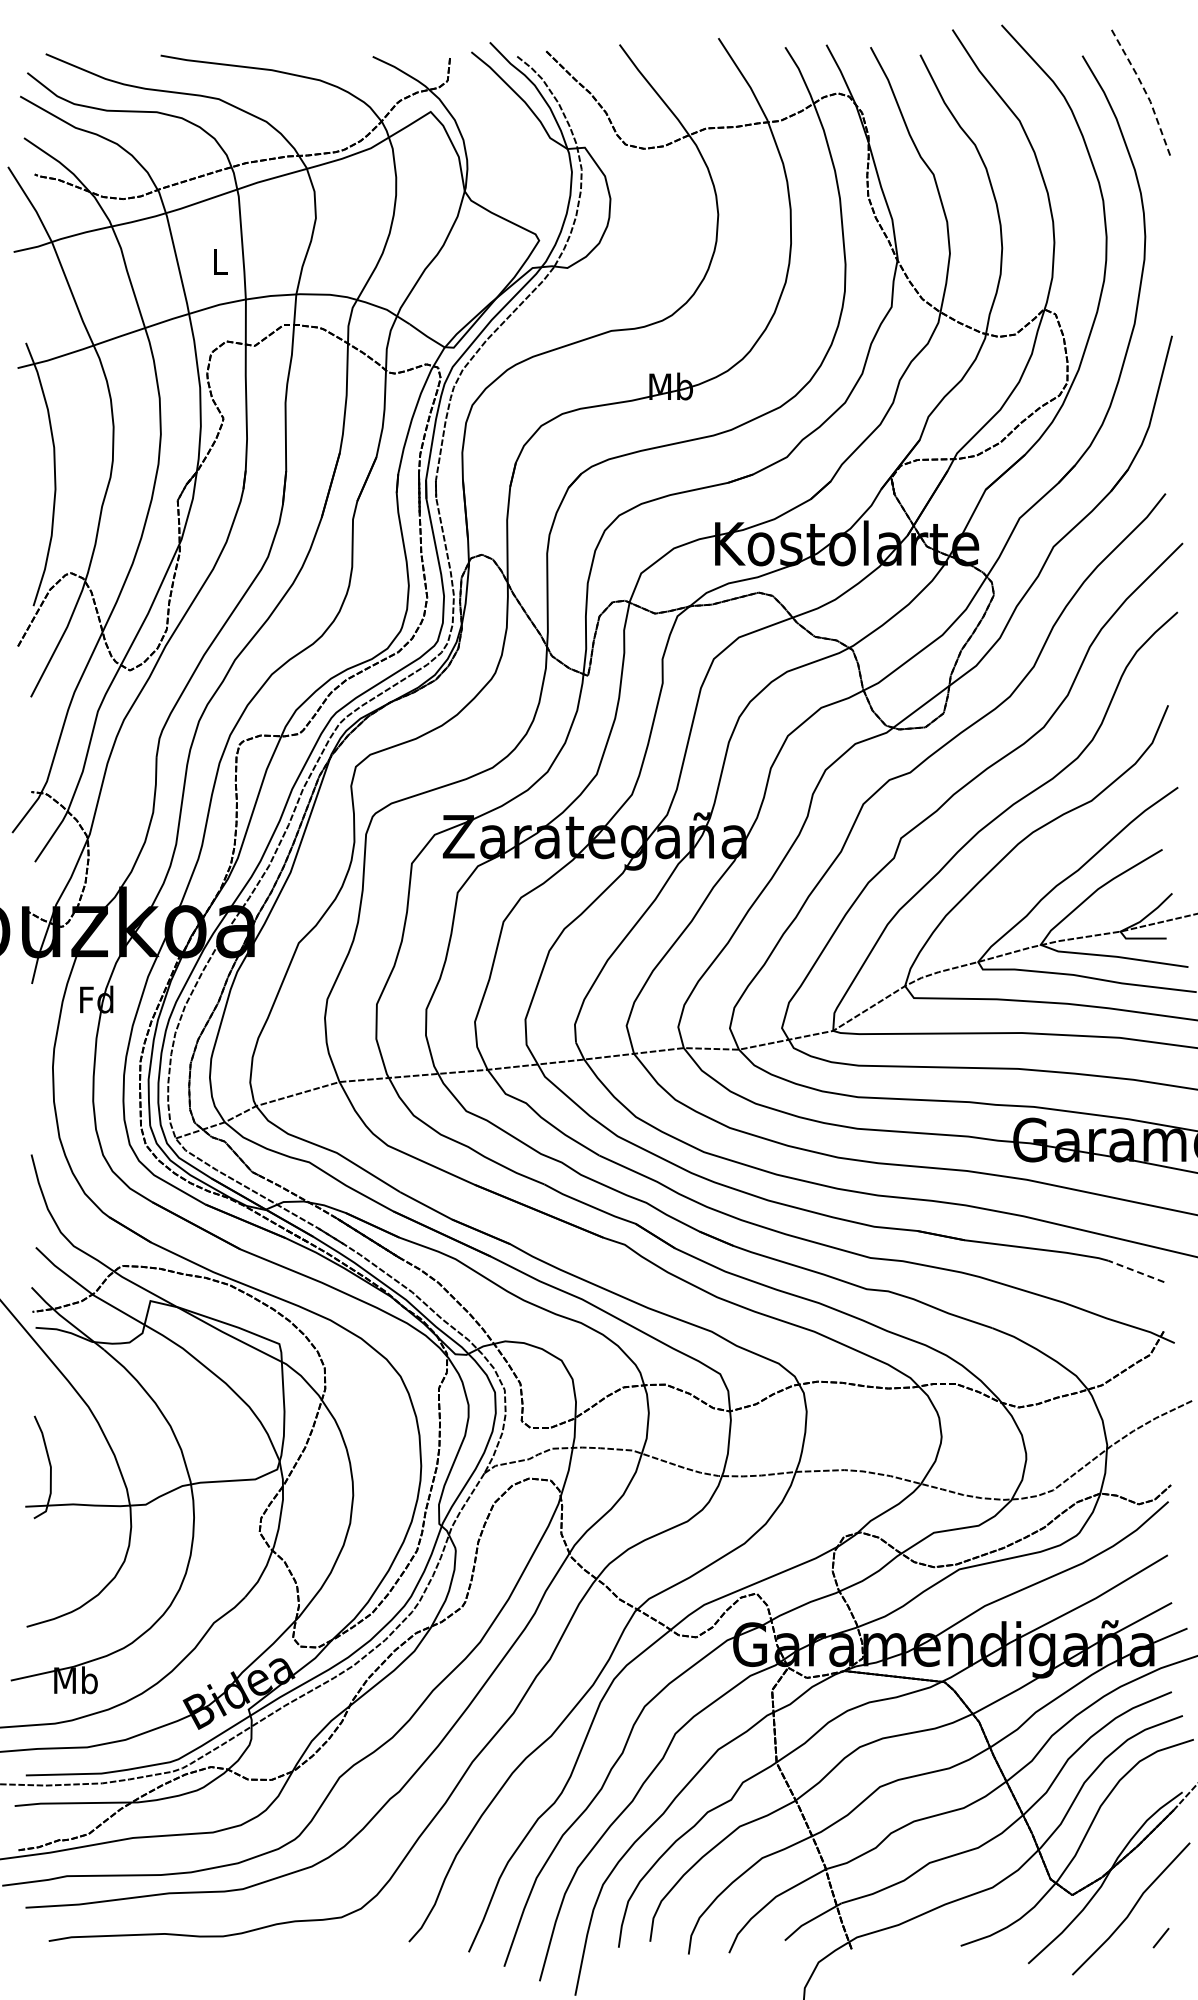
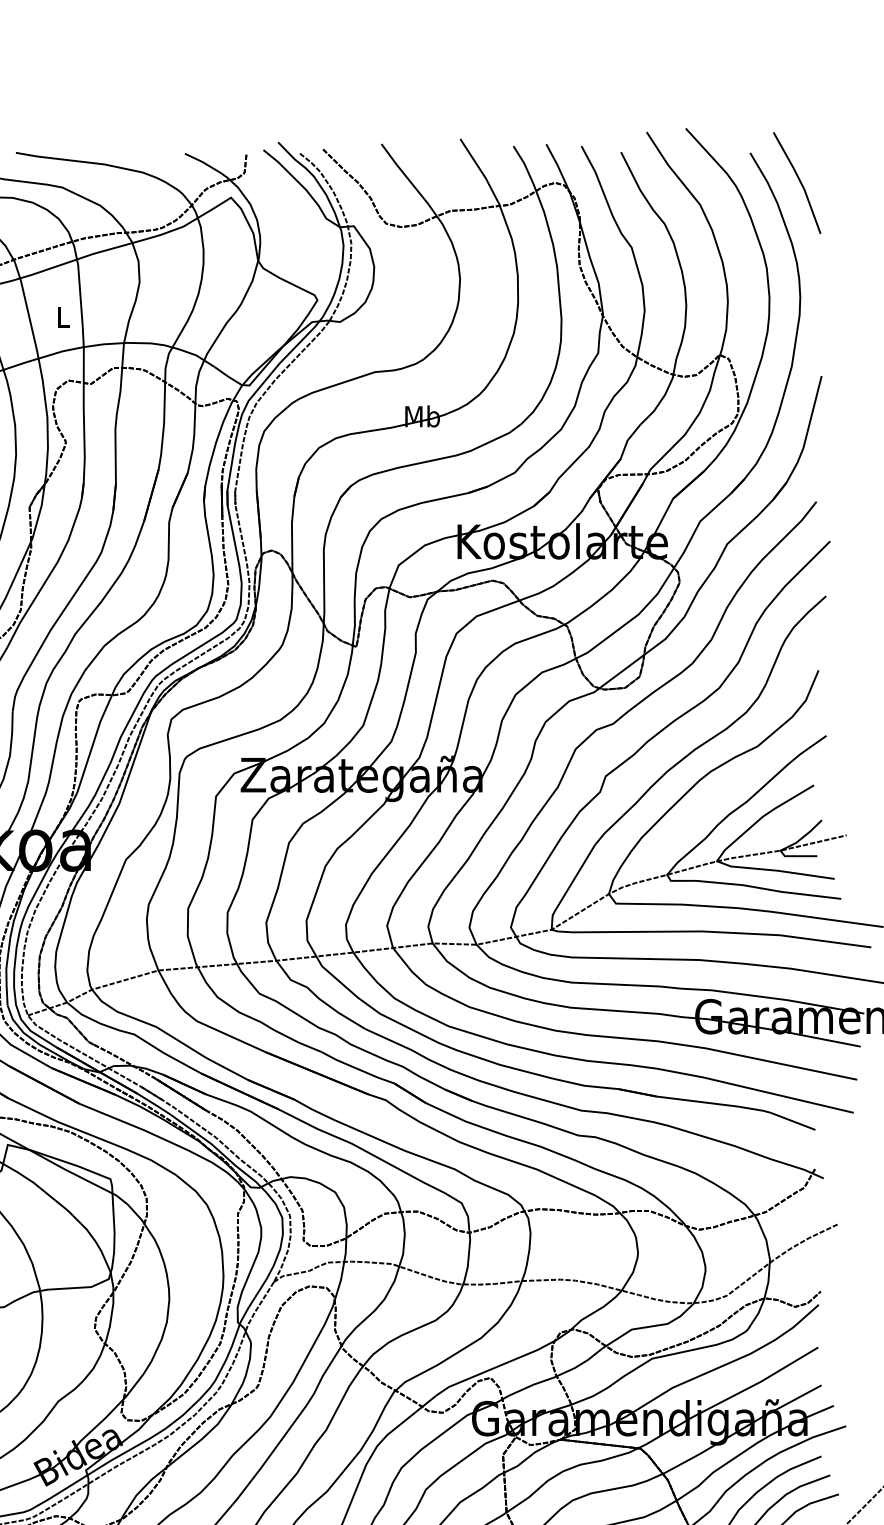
line: (1145, 91) -> (800, 181), dashed -> solid
line: (1136, 1271) -> (793, 1121), dashed -> solid

